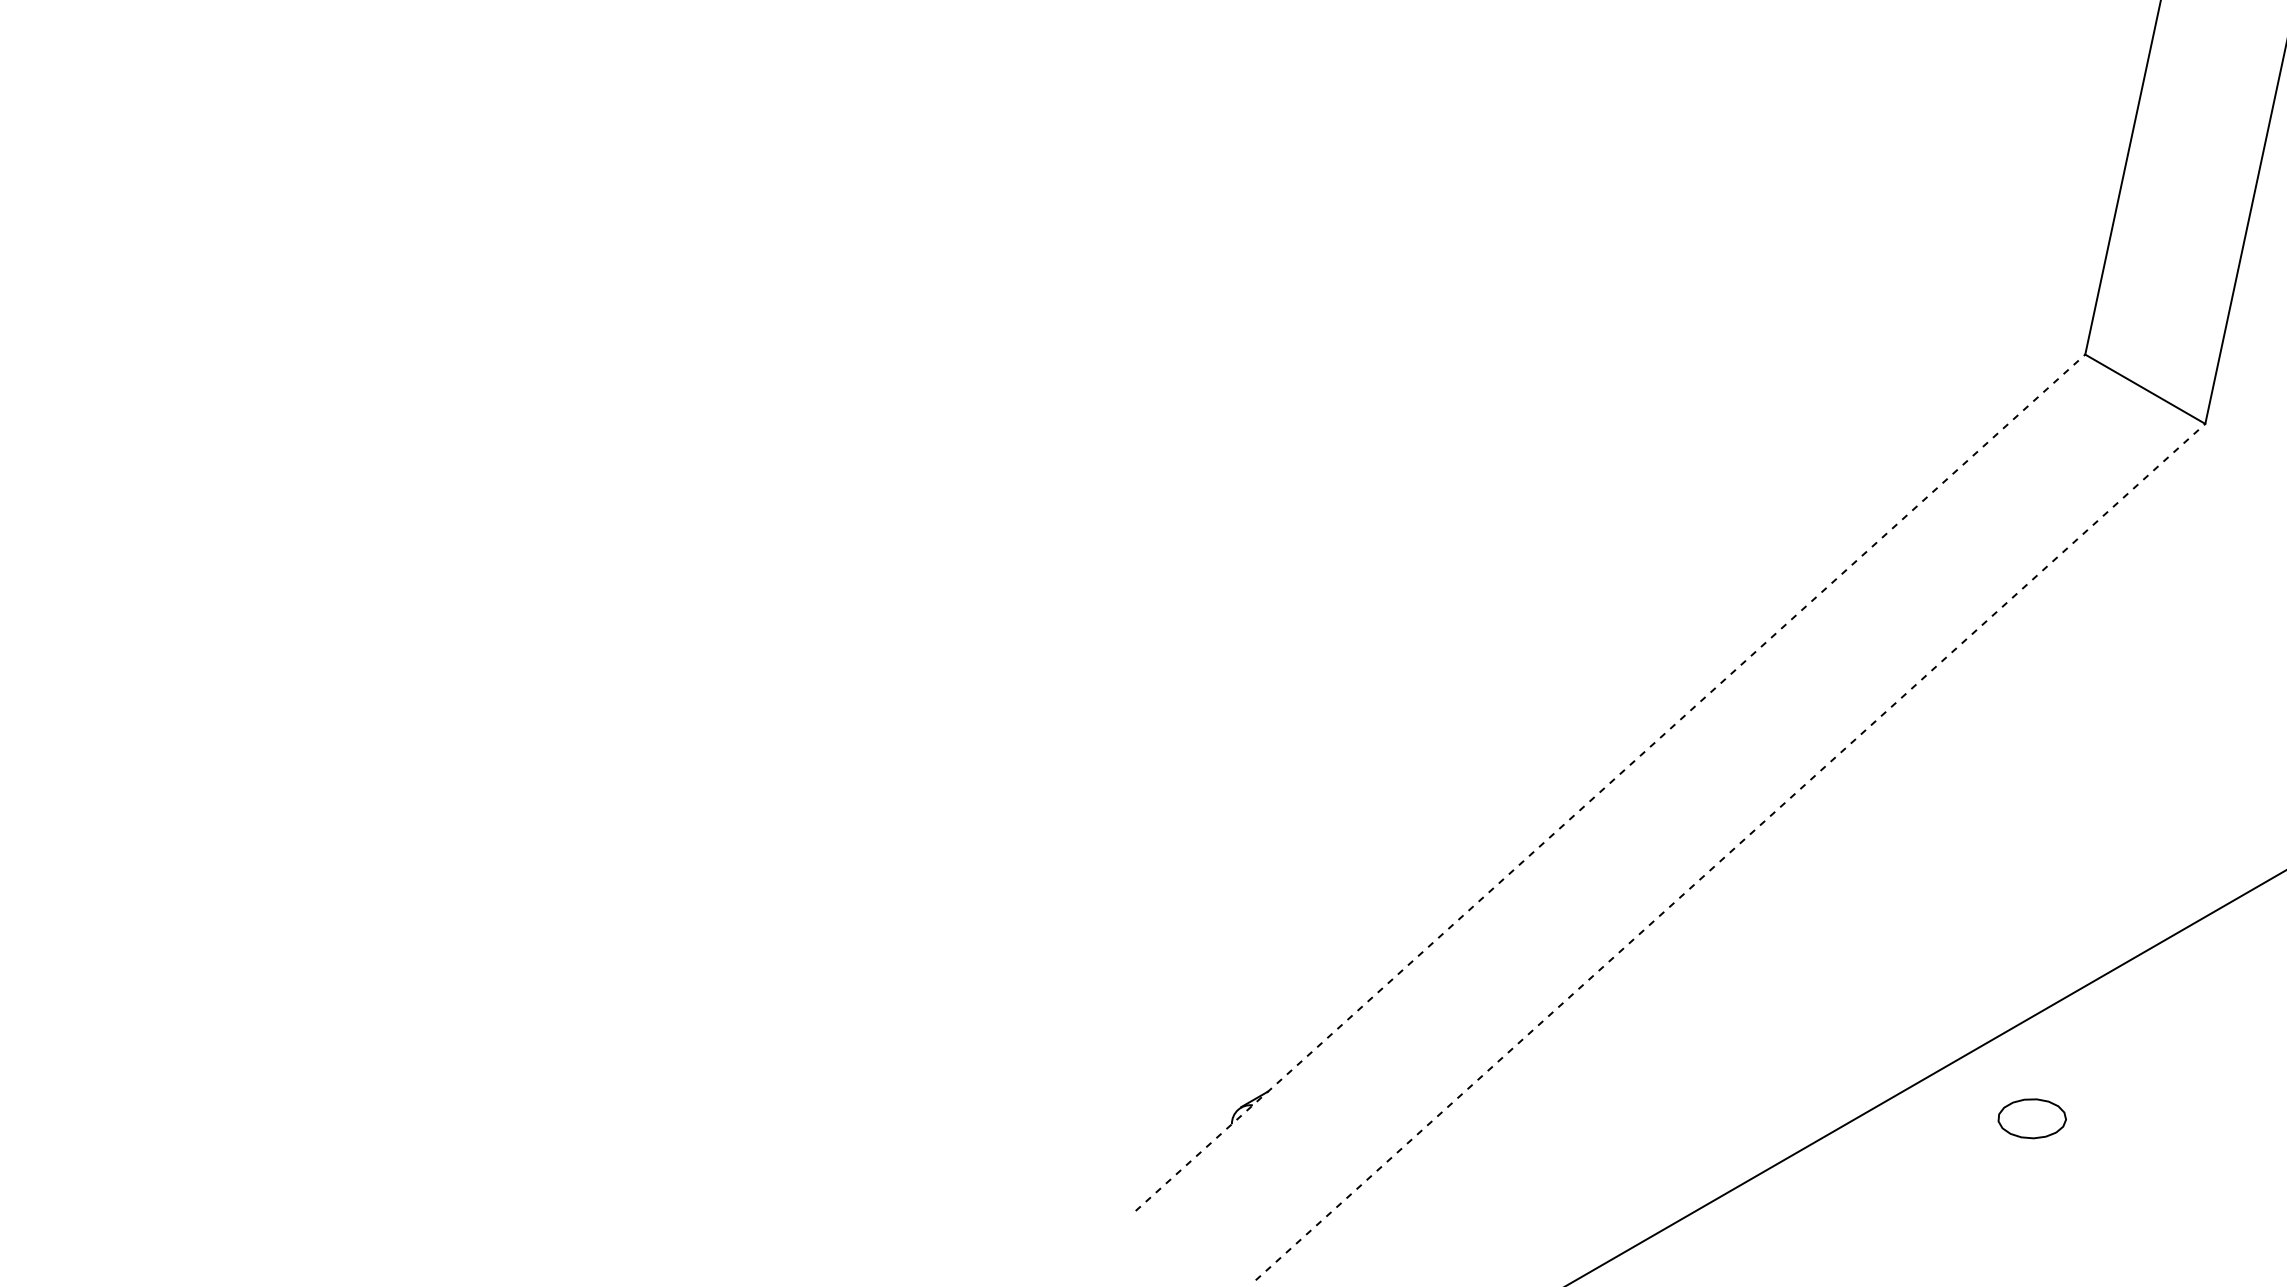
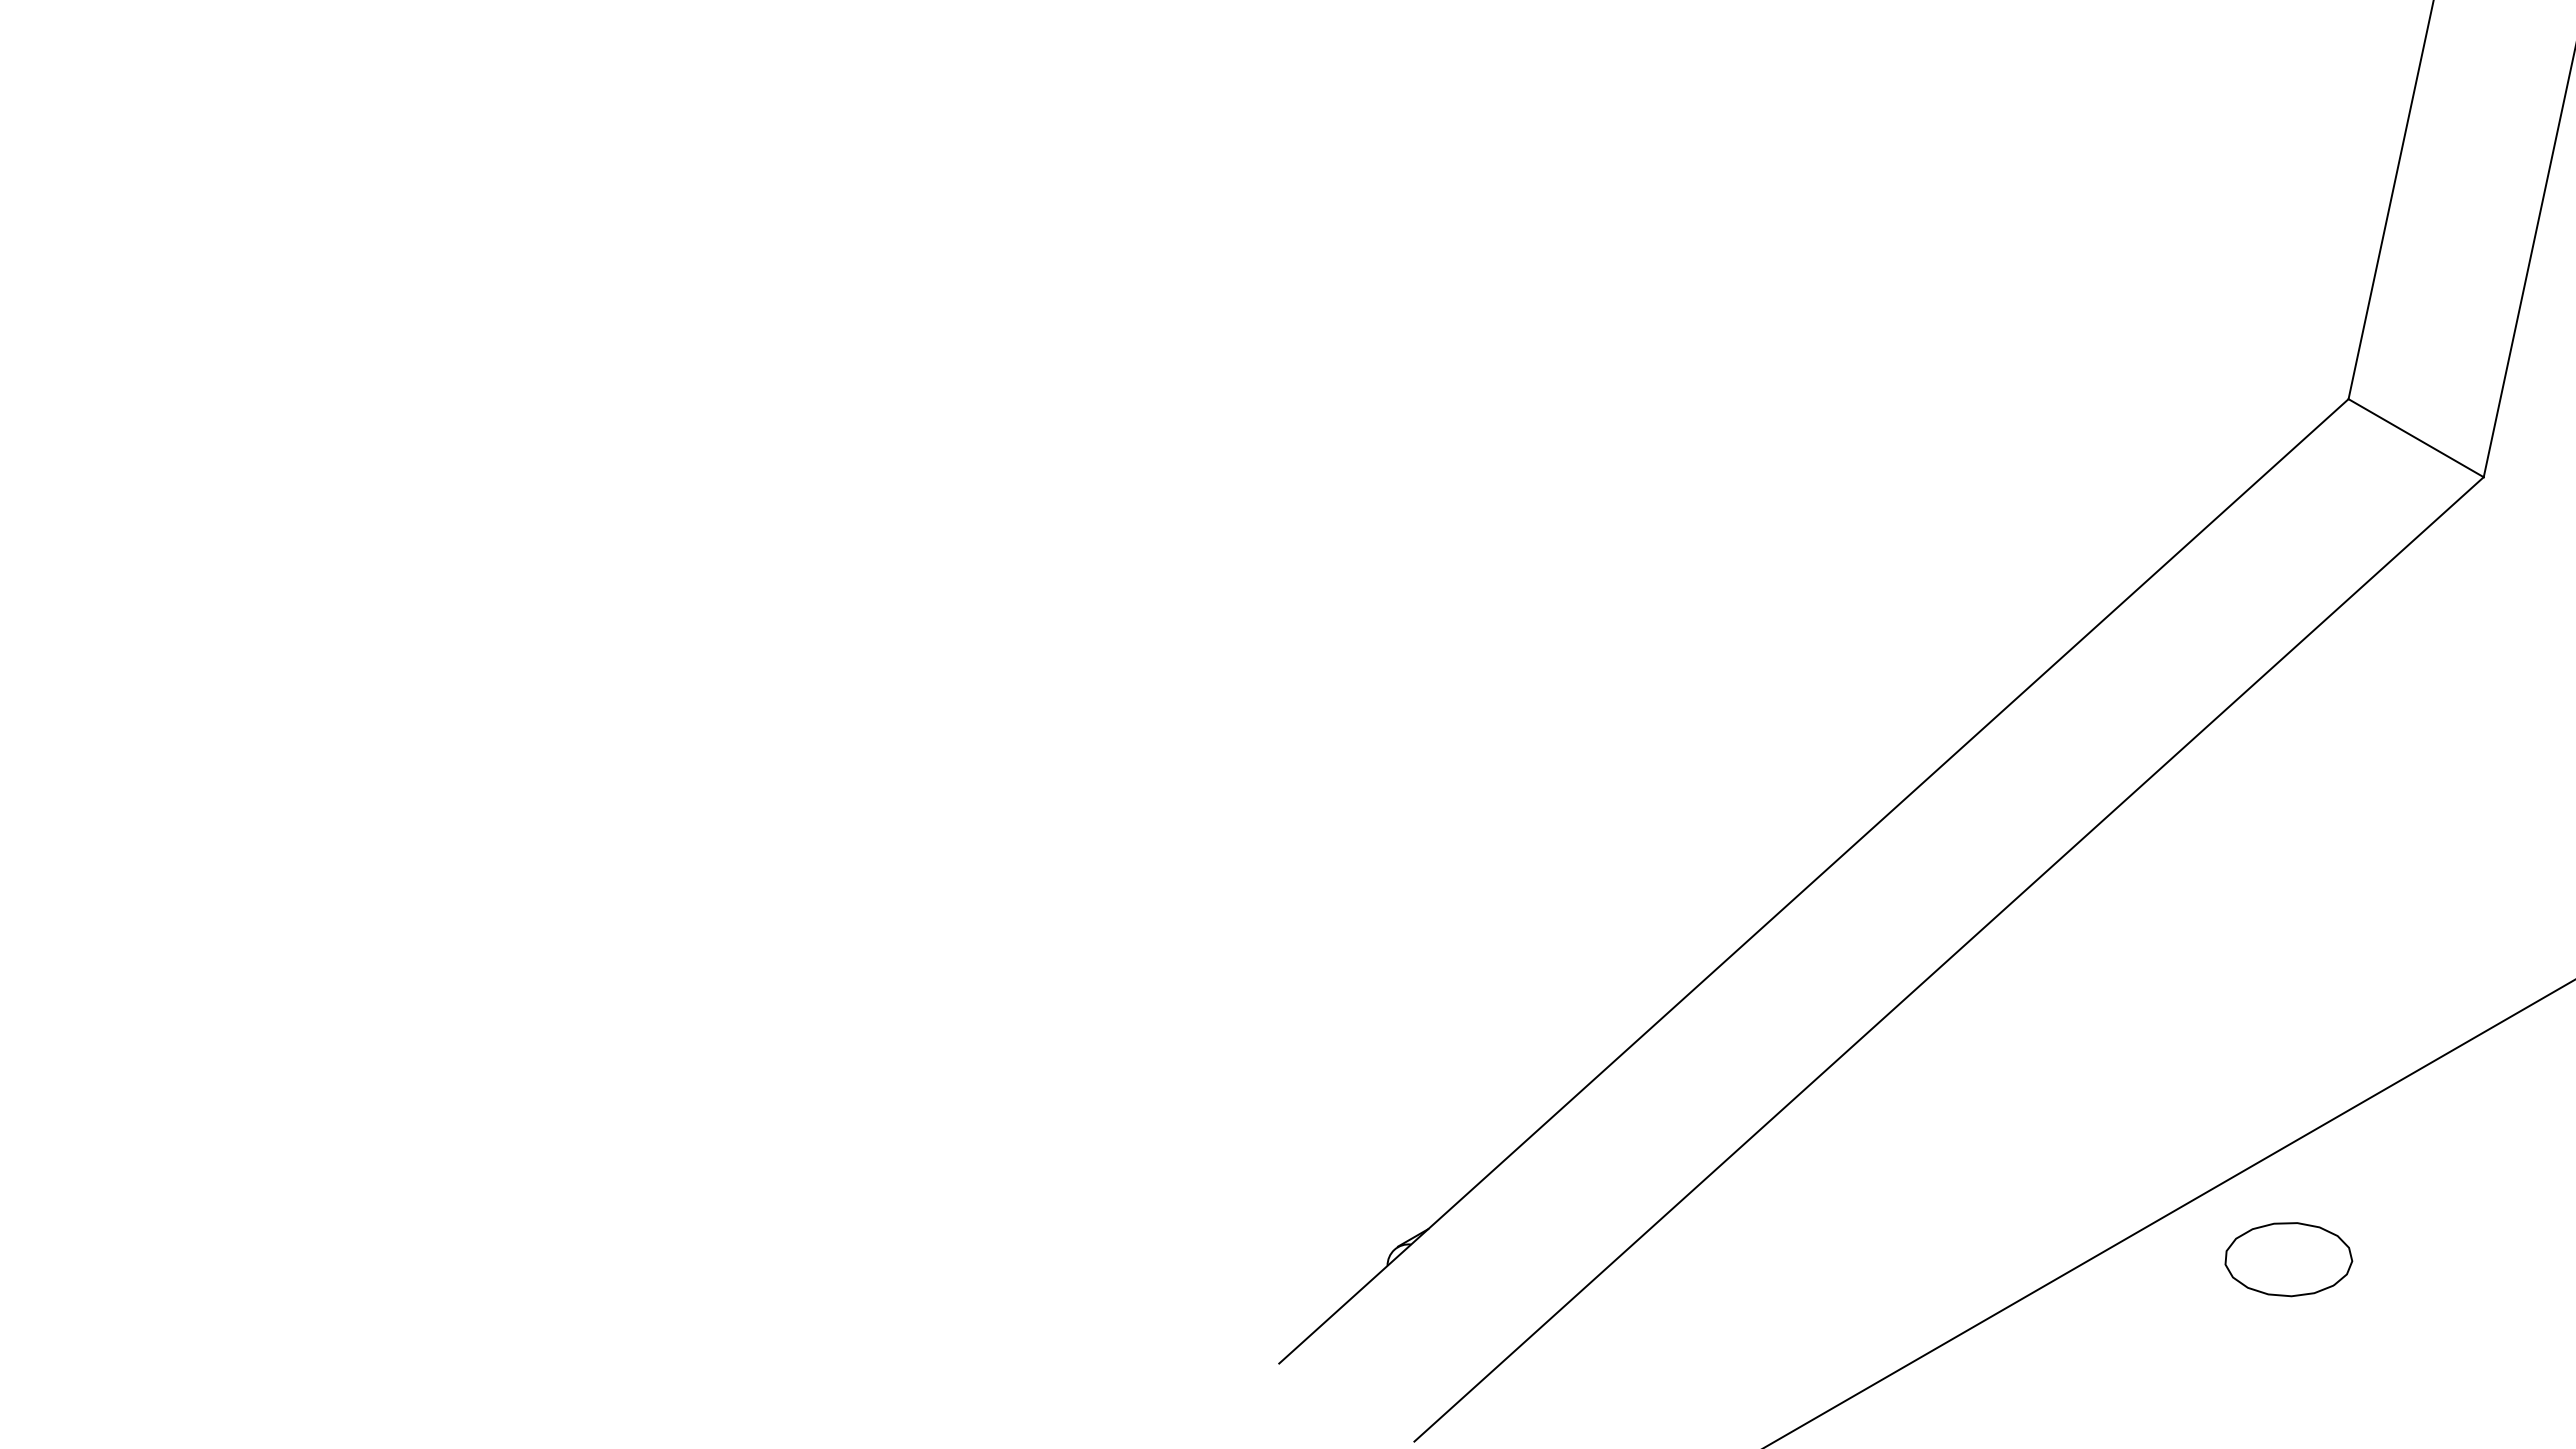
line: (1610, 782) -> (1813, 881), dashed -> solid
line: (1730, 852) -> (1949, 959), dashed -> solid
part: (2031, 1118) -> (2288, 1259), size x1.67

